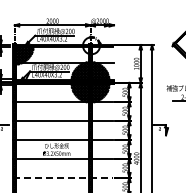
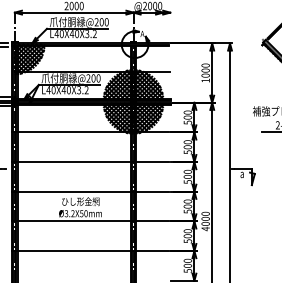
line: (63, 177) -> (91, 251), dashed -> solid

